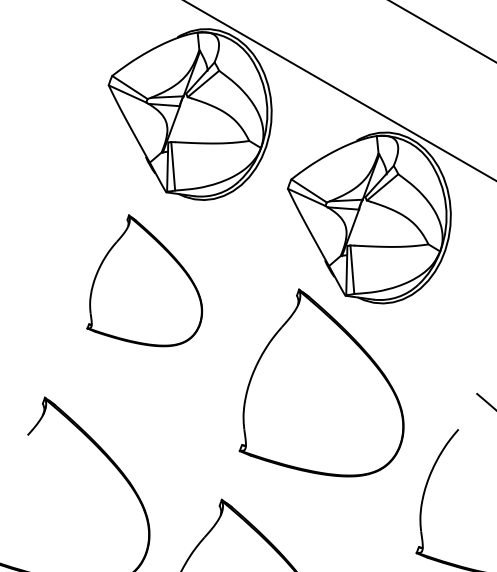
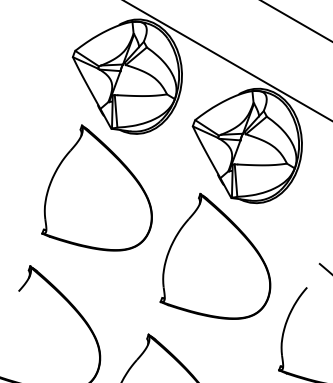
part: (143, 280) -> (96, 187), size x1.43

